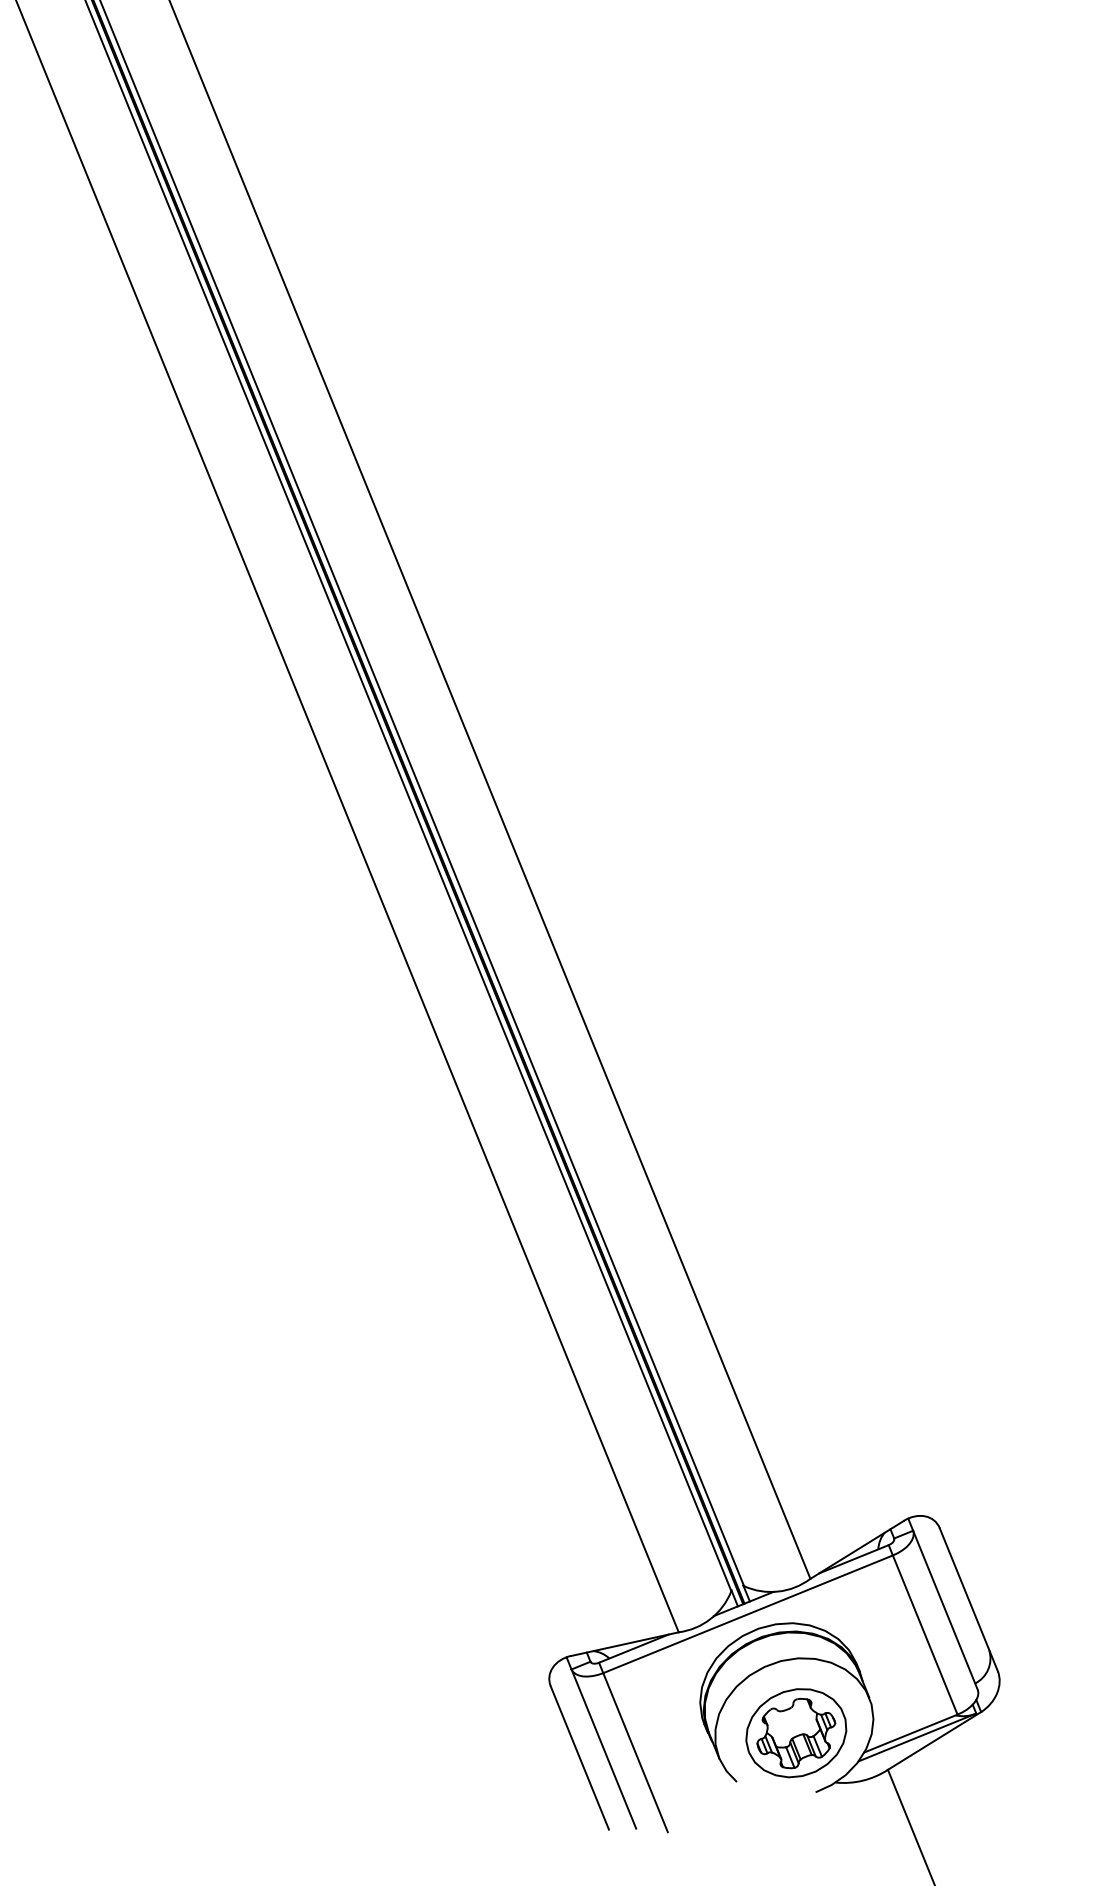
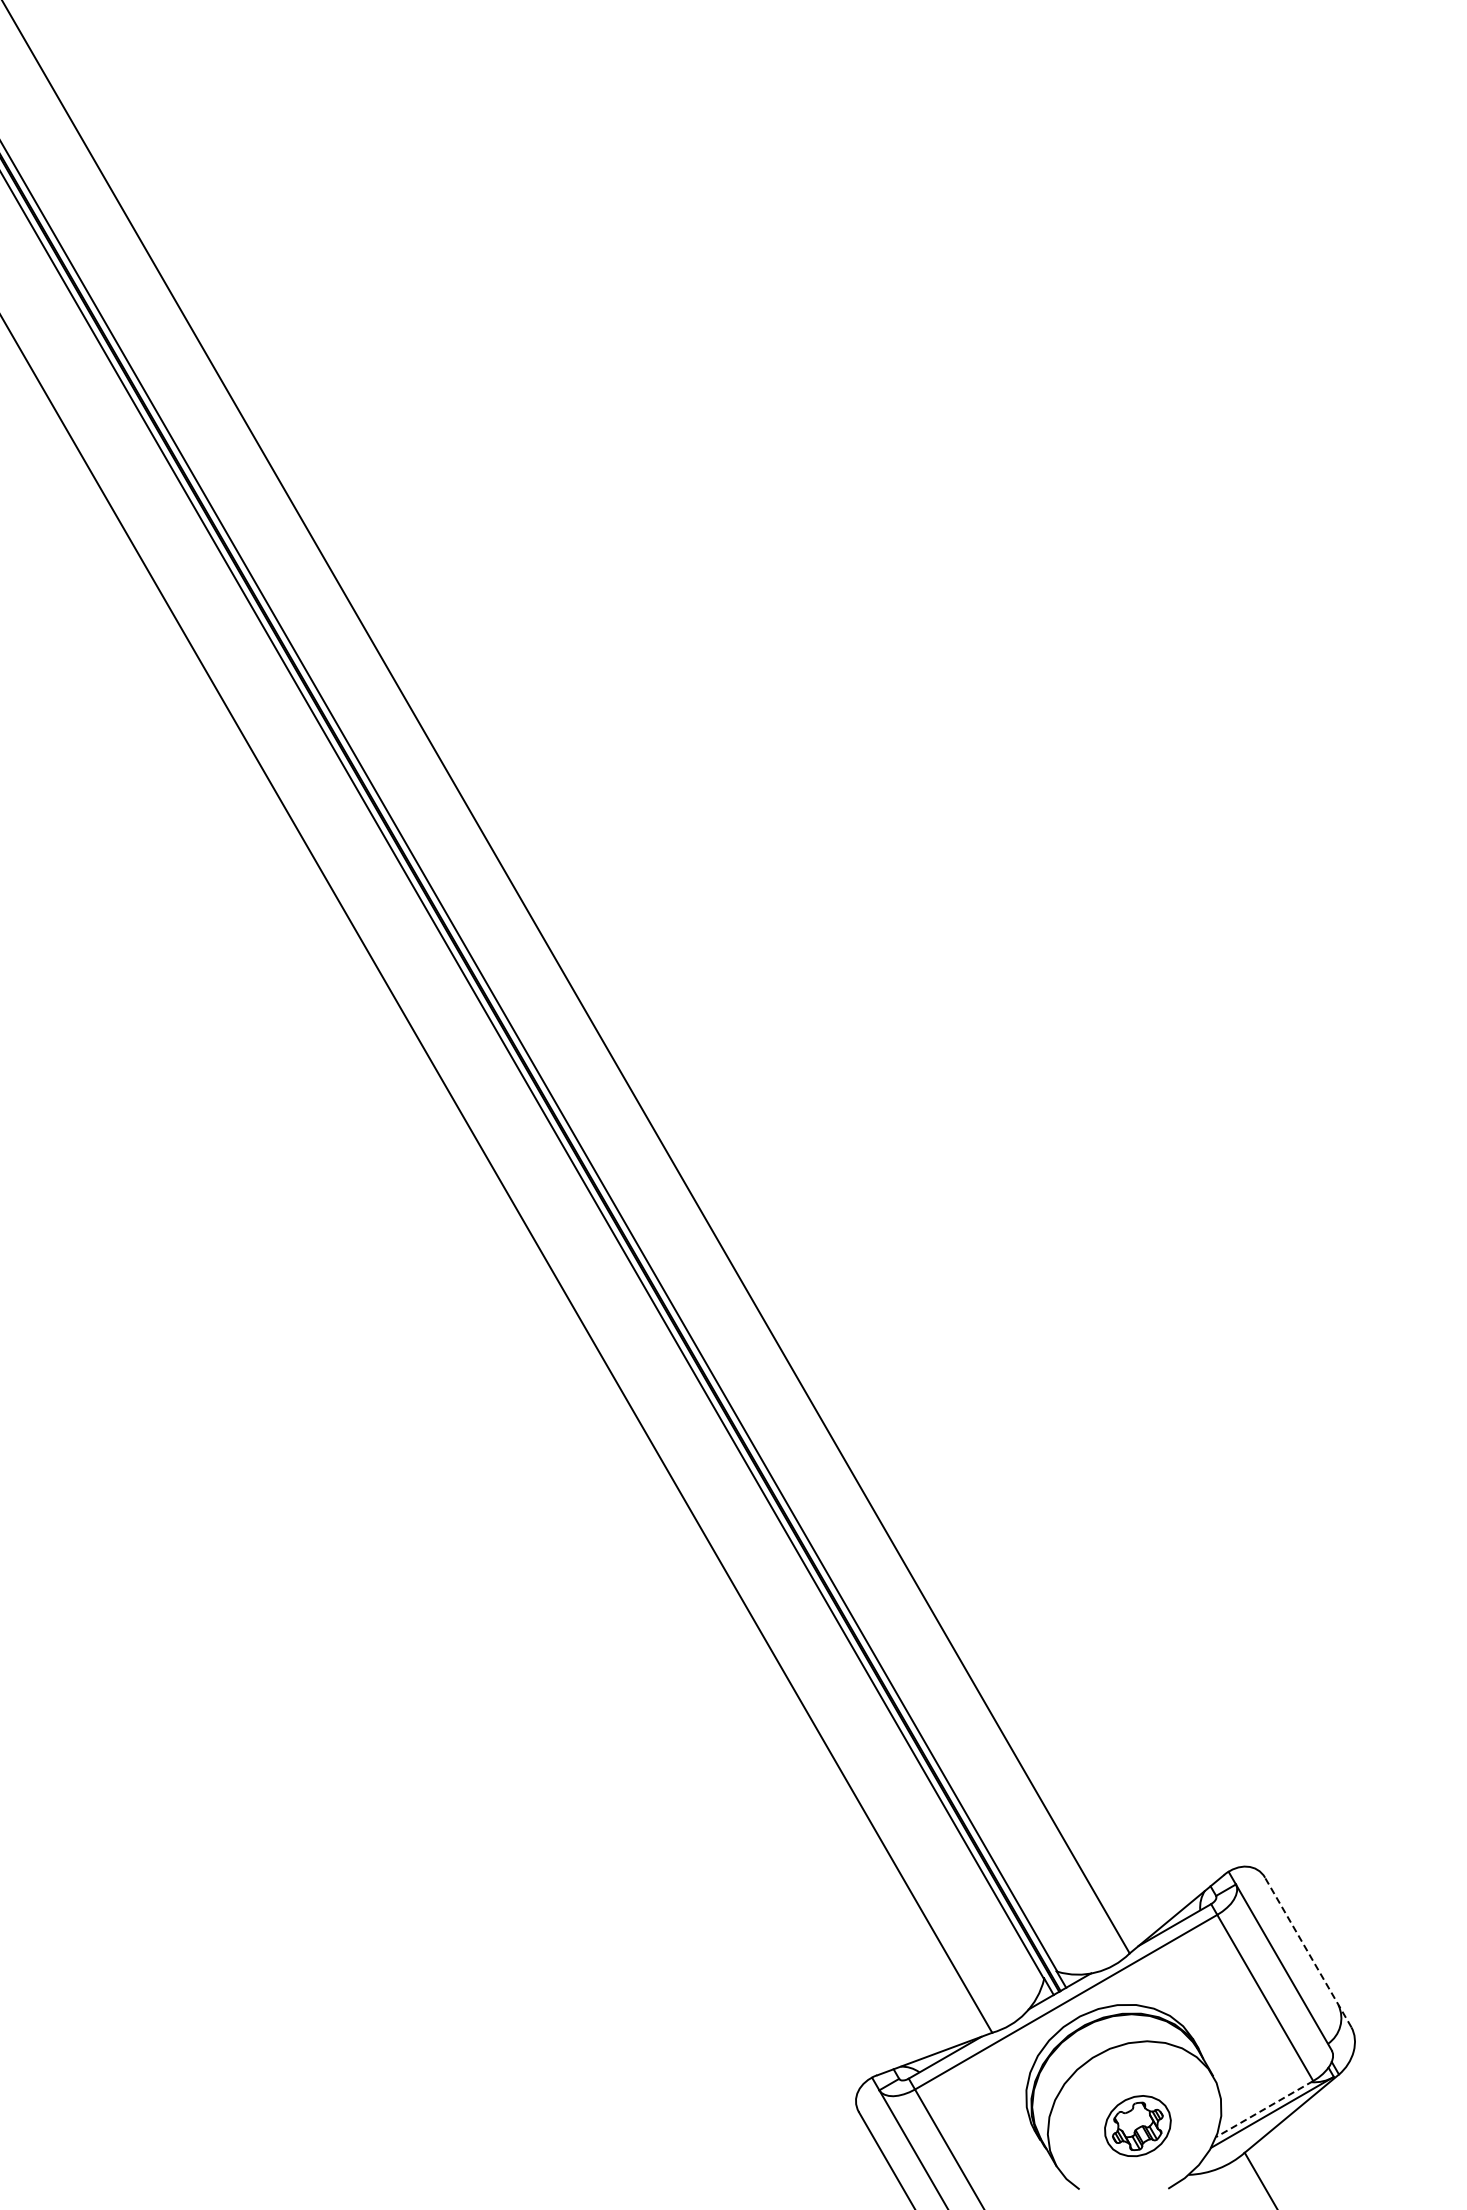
line: (969, 1600) -> (1308, 1952), solid -> dashed
part: (796, 1732) -> (1137, 2125), size x0.6
line: (910, 1733) -> (1264, 2109), solid -> dashed

